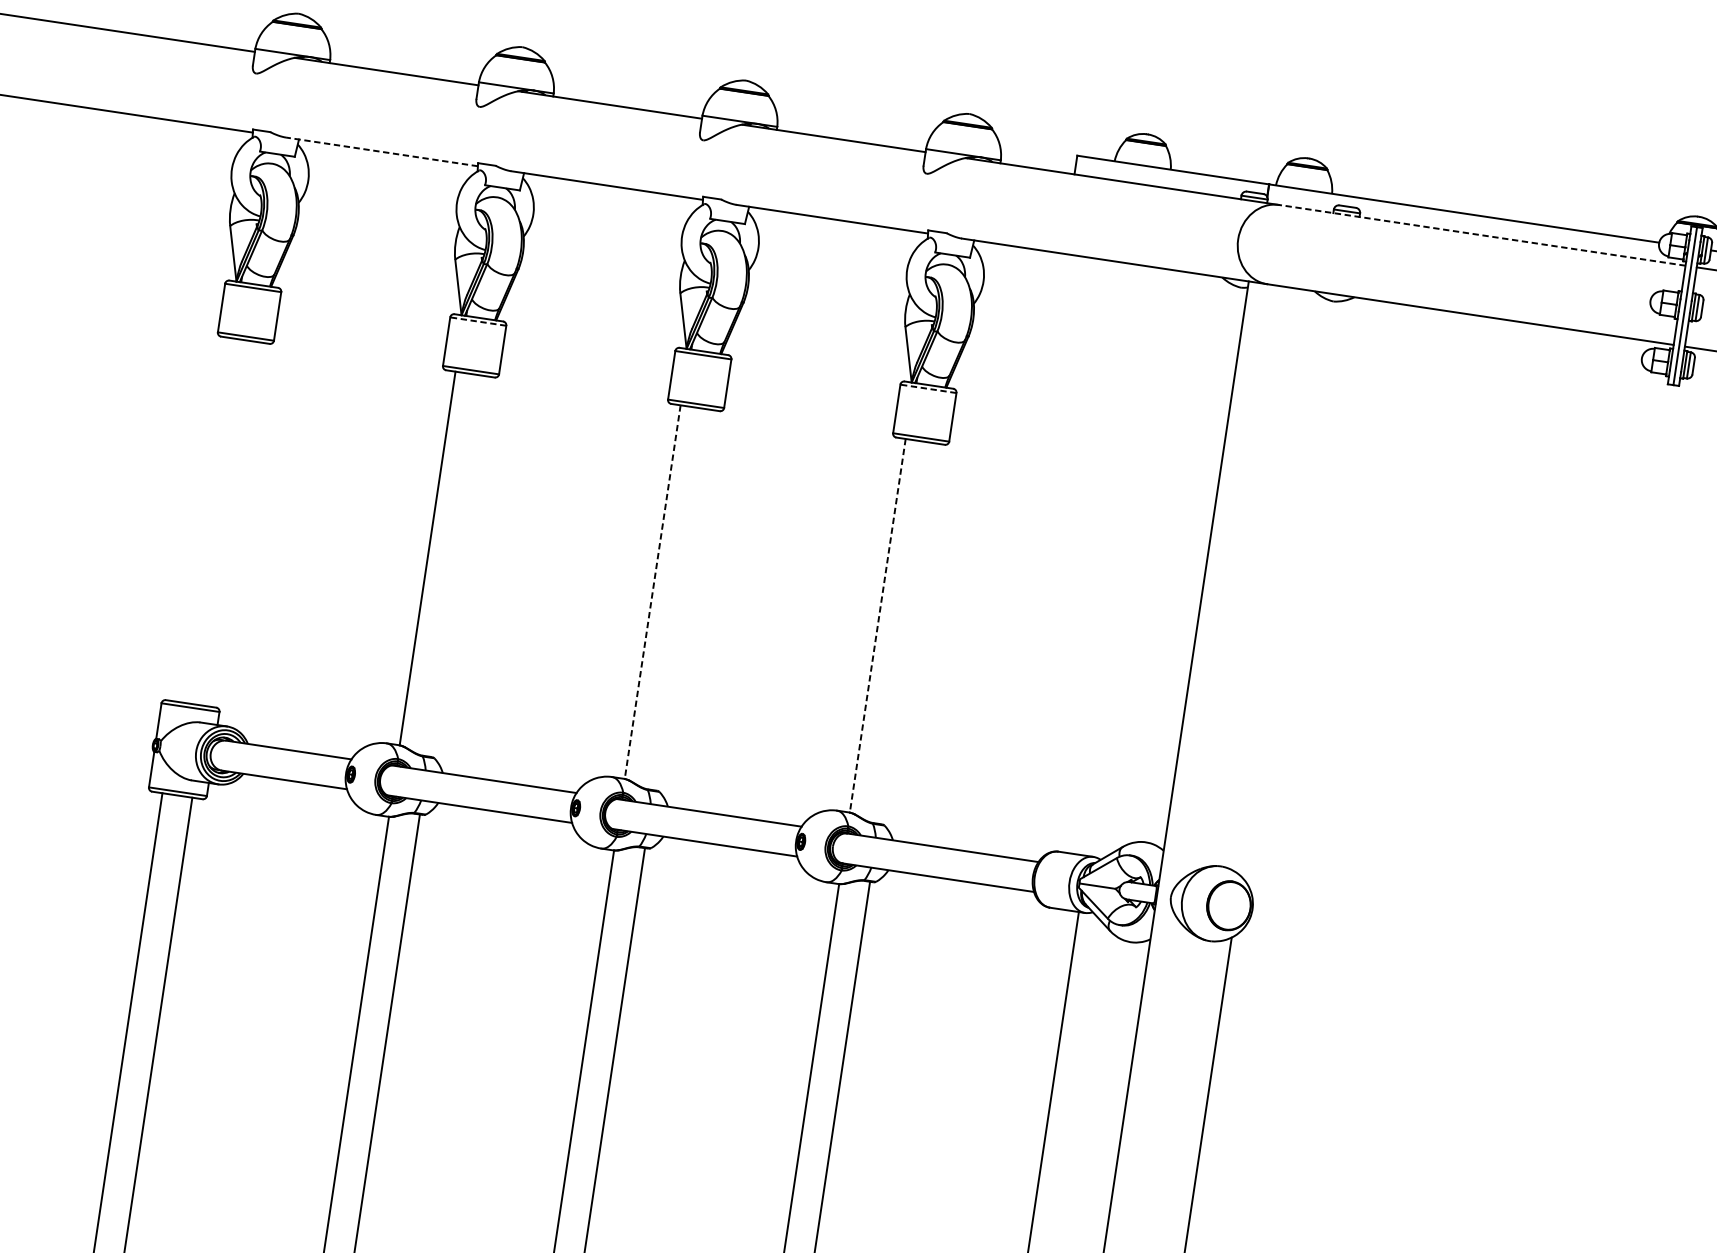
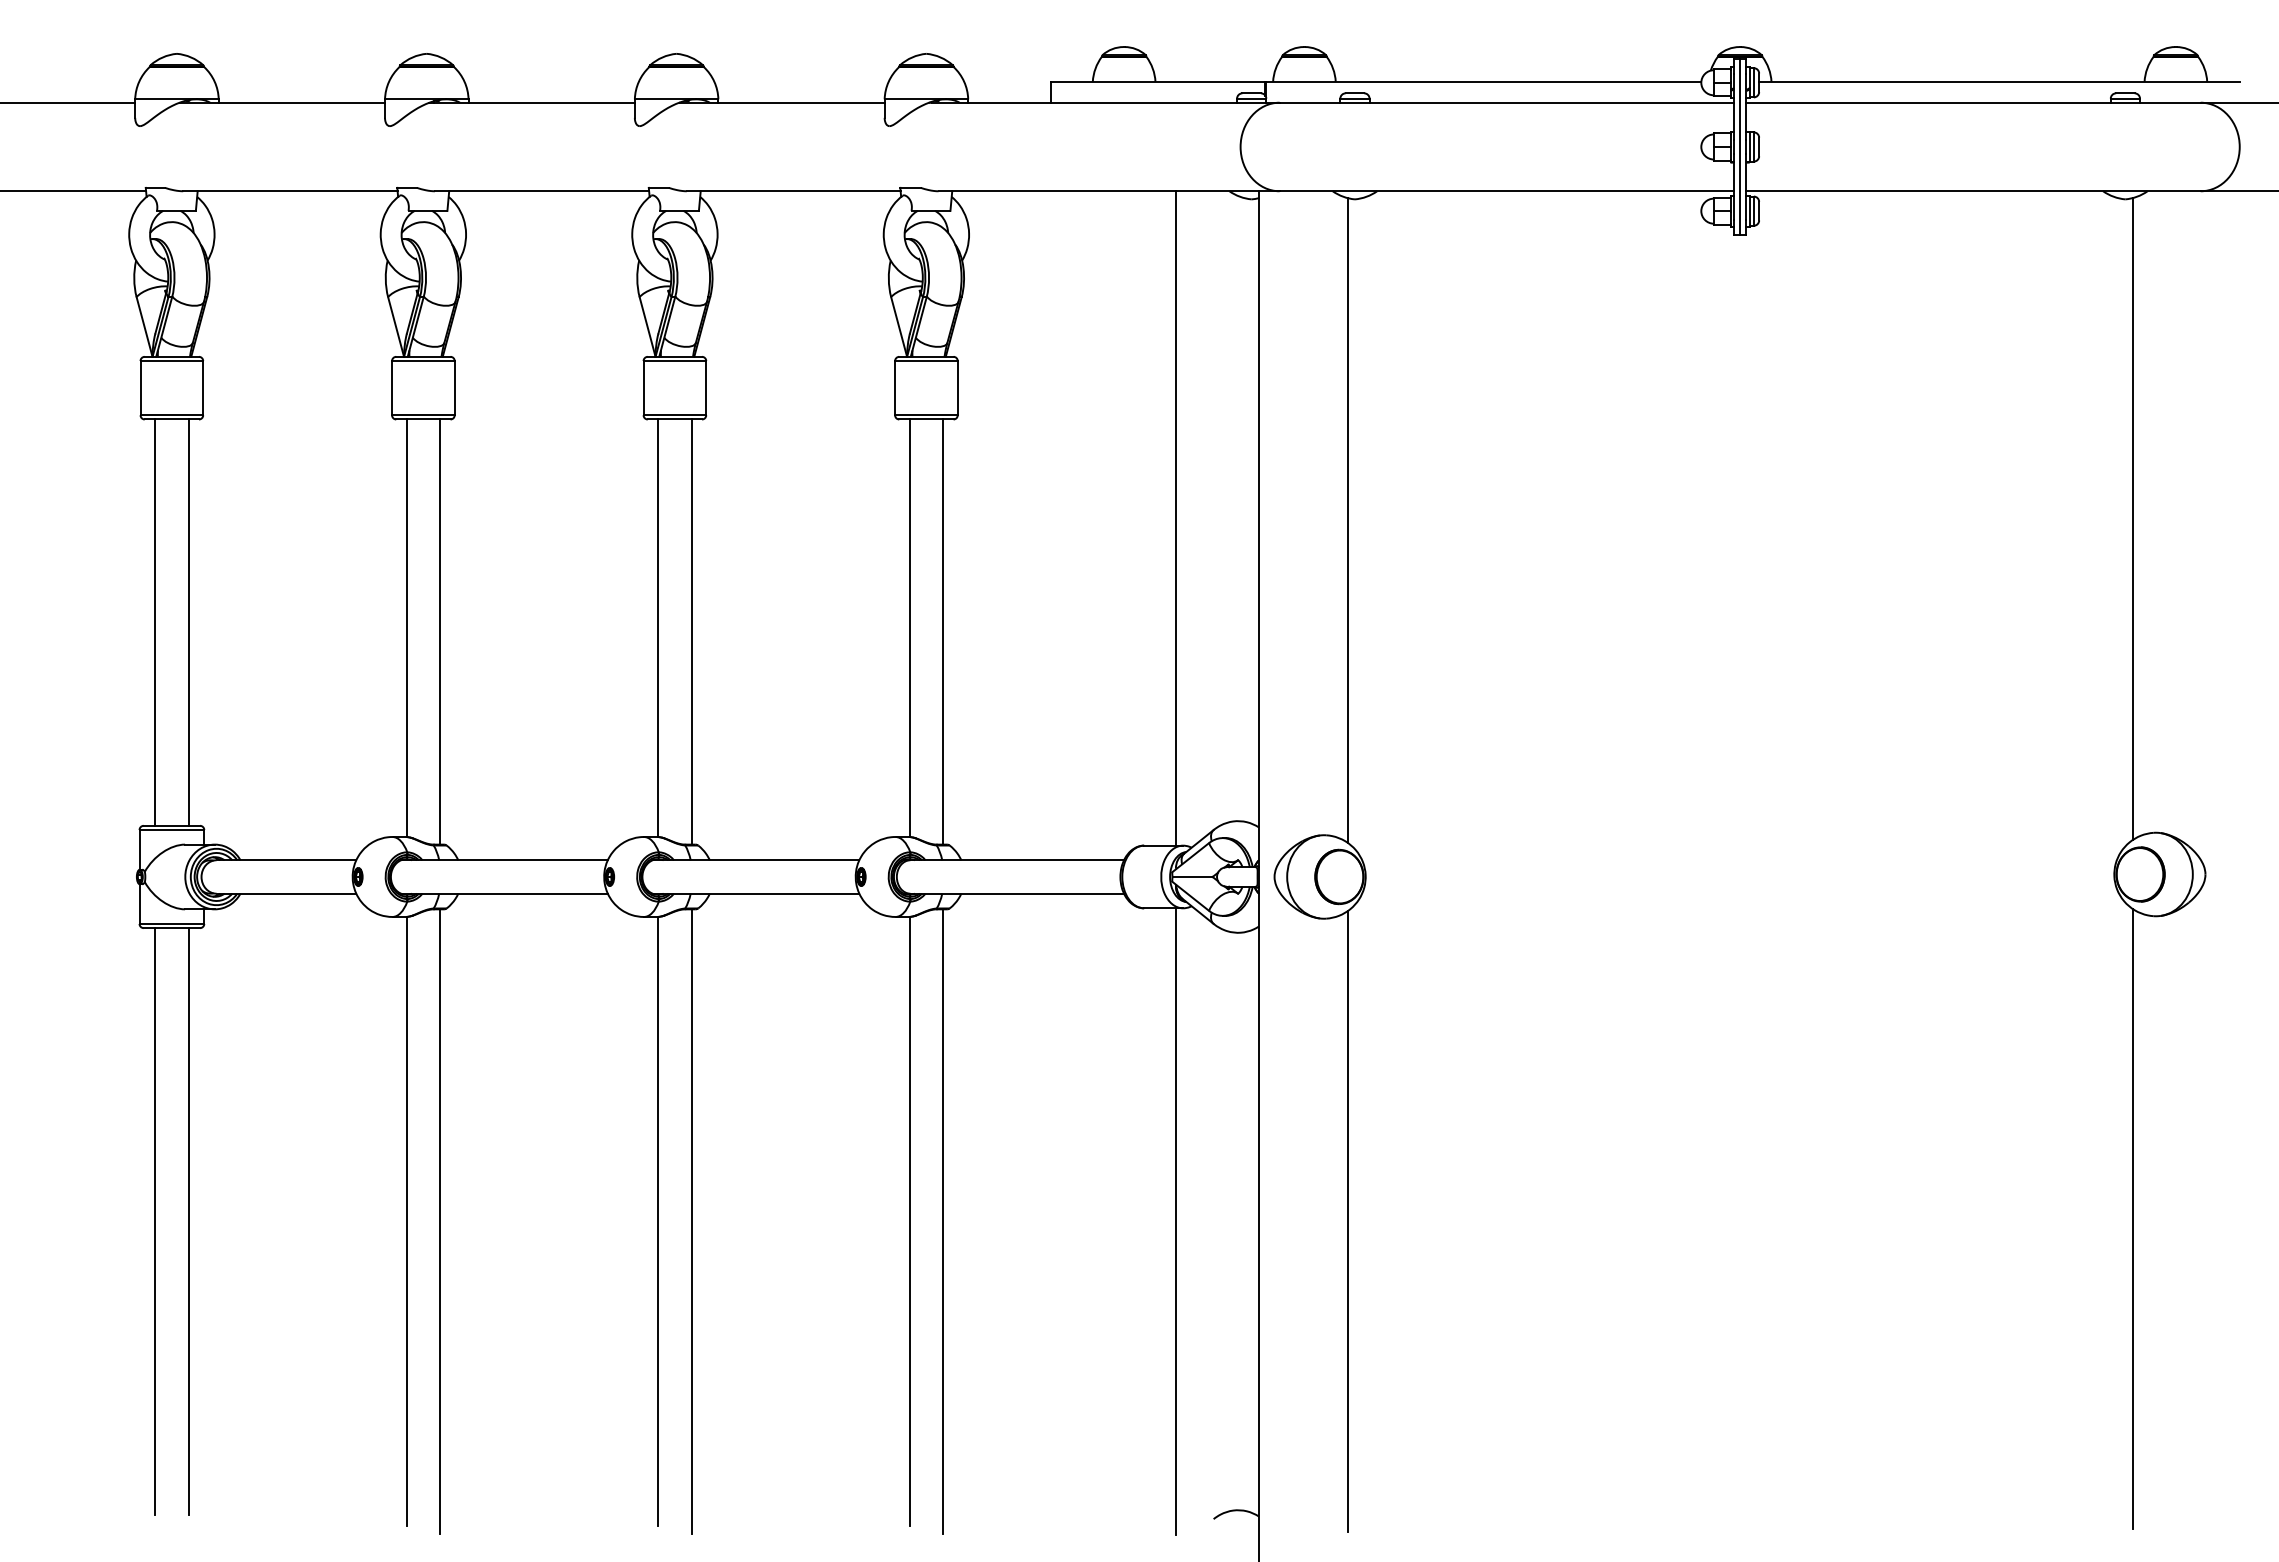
line: (381, 151) -> (289, 191), dashed -> solid
line: (1482, 235) -> (1506, 102), dashed -> solid
line: (477, 321) -> (422, 361), dashed -> solid
line: (927, 389) -> (925, 361), dashed -> solid
line: (203, 519) -> (155, 622), added
line: (233, 524) -> (188, 622), added
line: (1131, 563) -> (1176, 518), added
line: (457, 565) -> (440, 631), added
line: (1283, 587) -> (1347, 520), added
line: (652, 592) -> (658, 628), dashed -> solid
line: (682, 599) -> (691, 631), added
line: (877, 625) -> (909, 628), dashed -> solid
line: (907, 633) -> (943, 631), added

